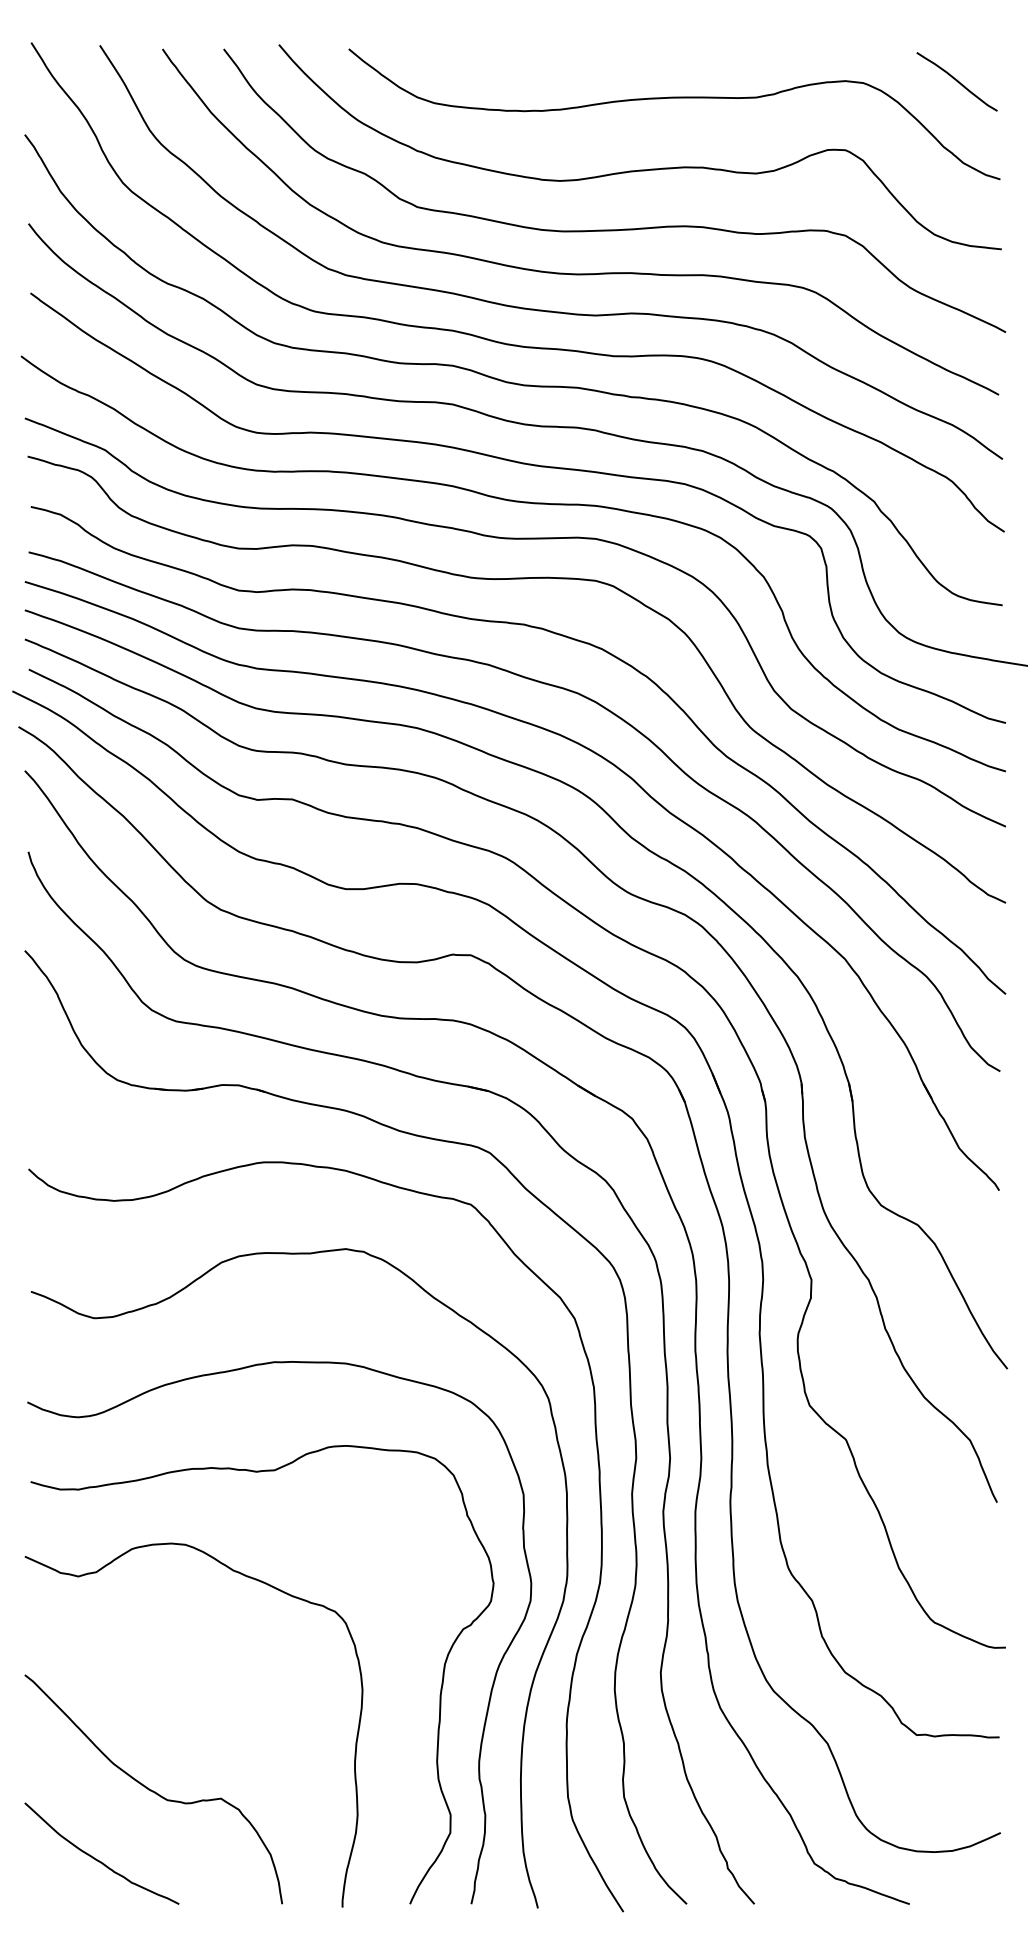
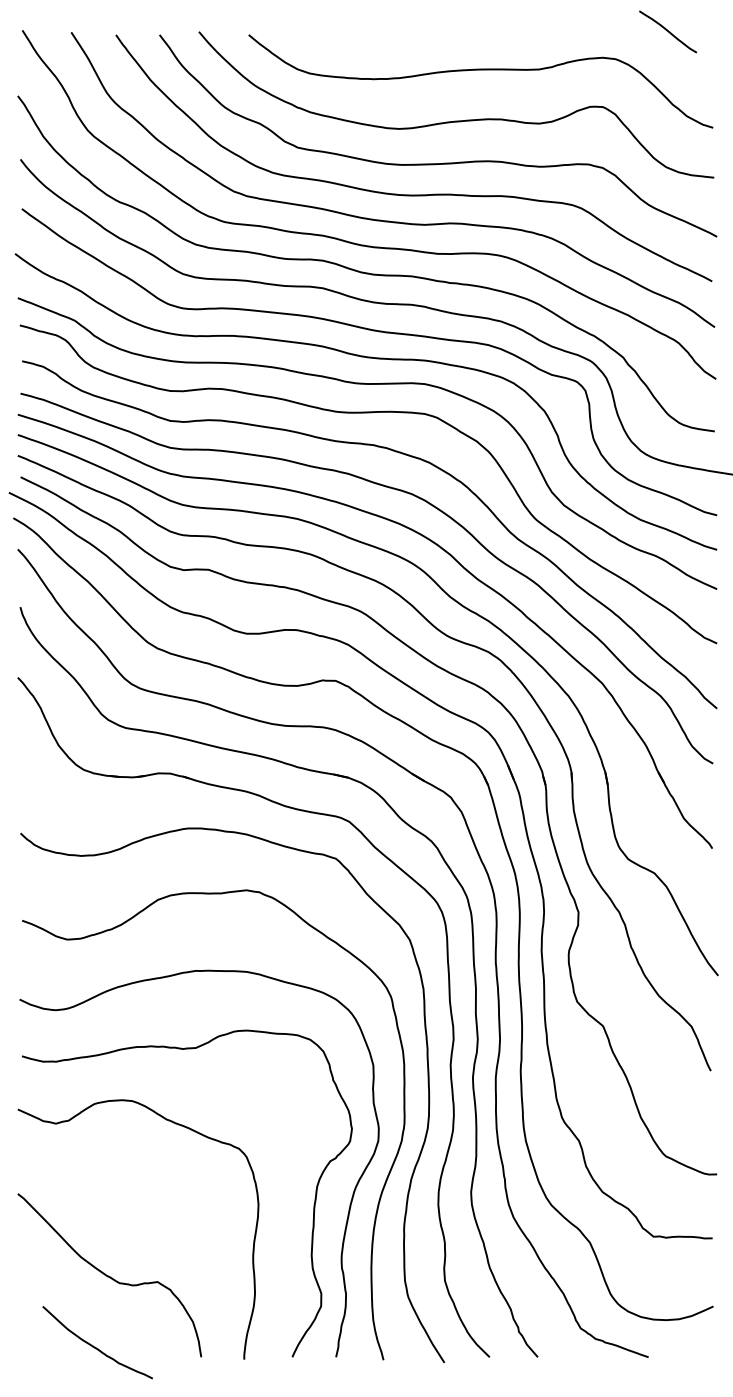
curve: (956, 81) -> (667, 31), moved
curve: (96, 1858) -> (93, 1346), moved

